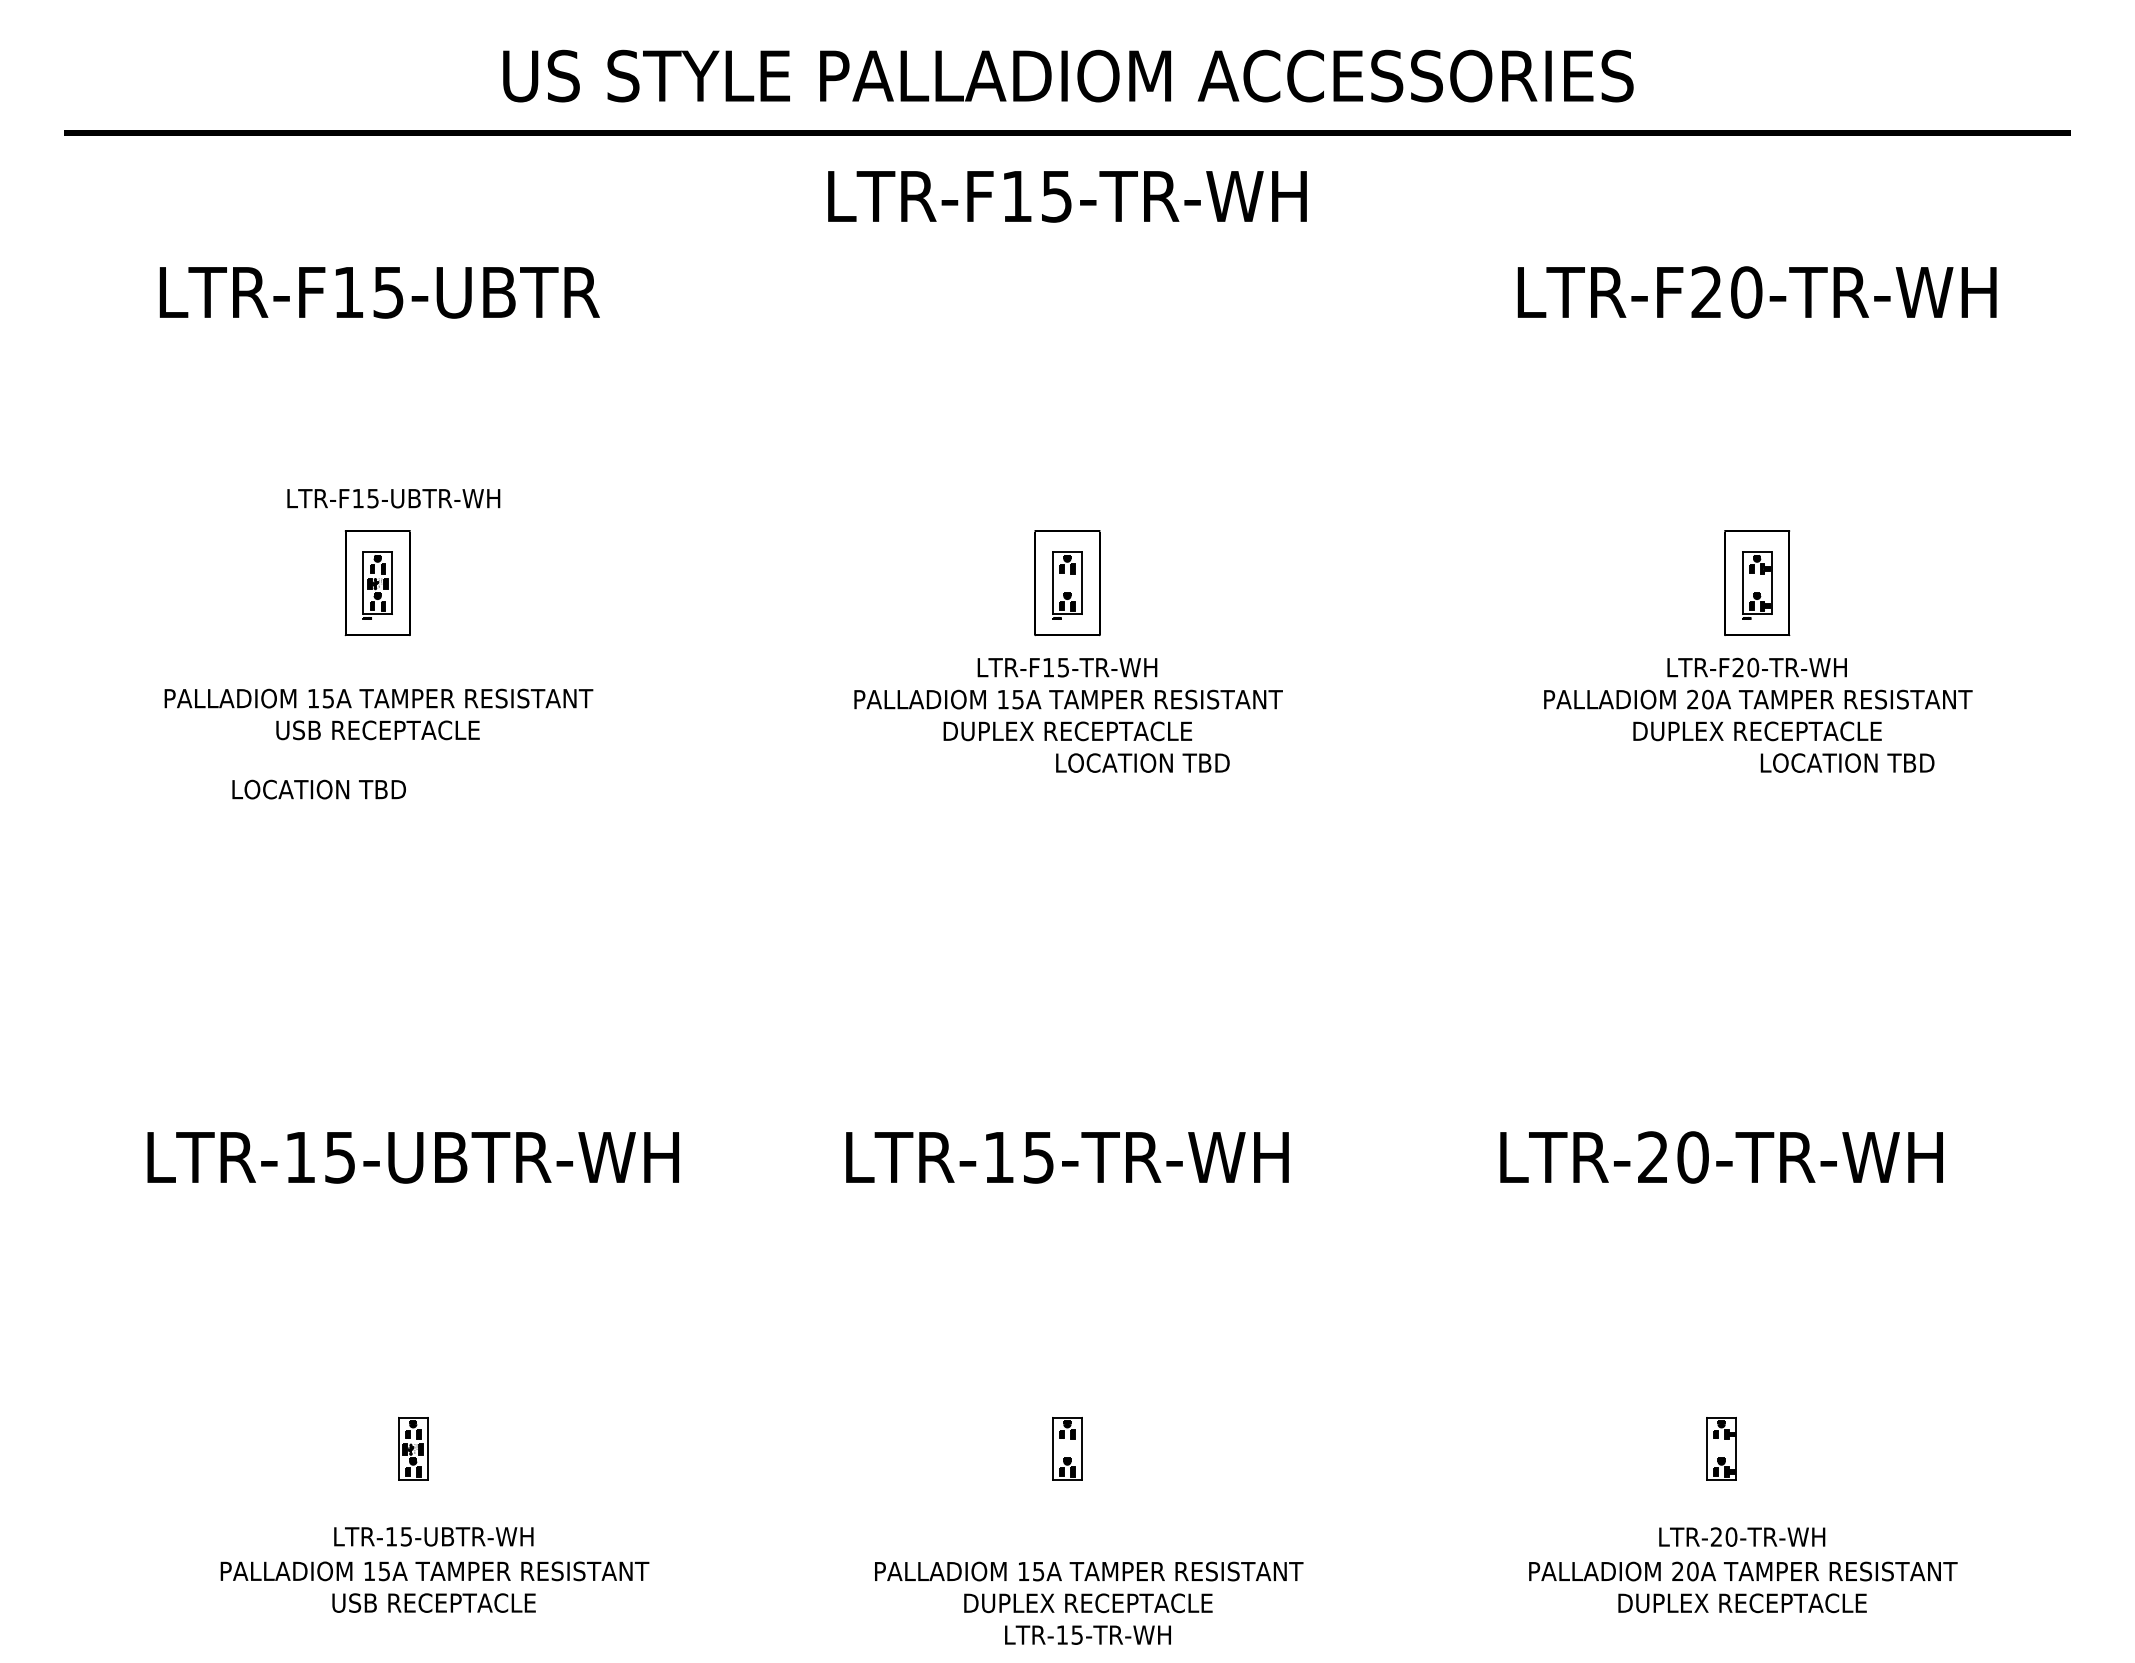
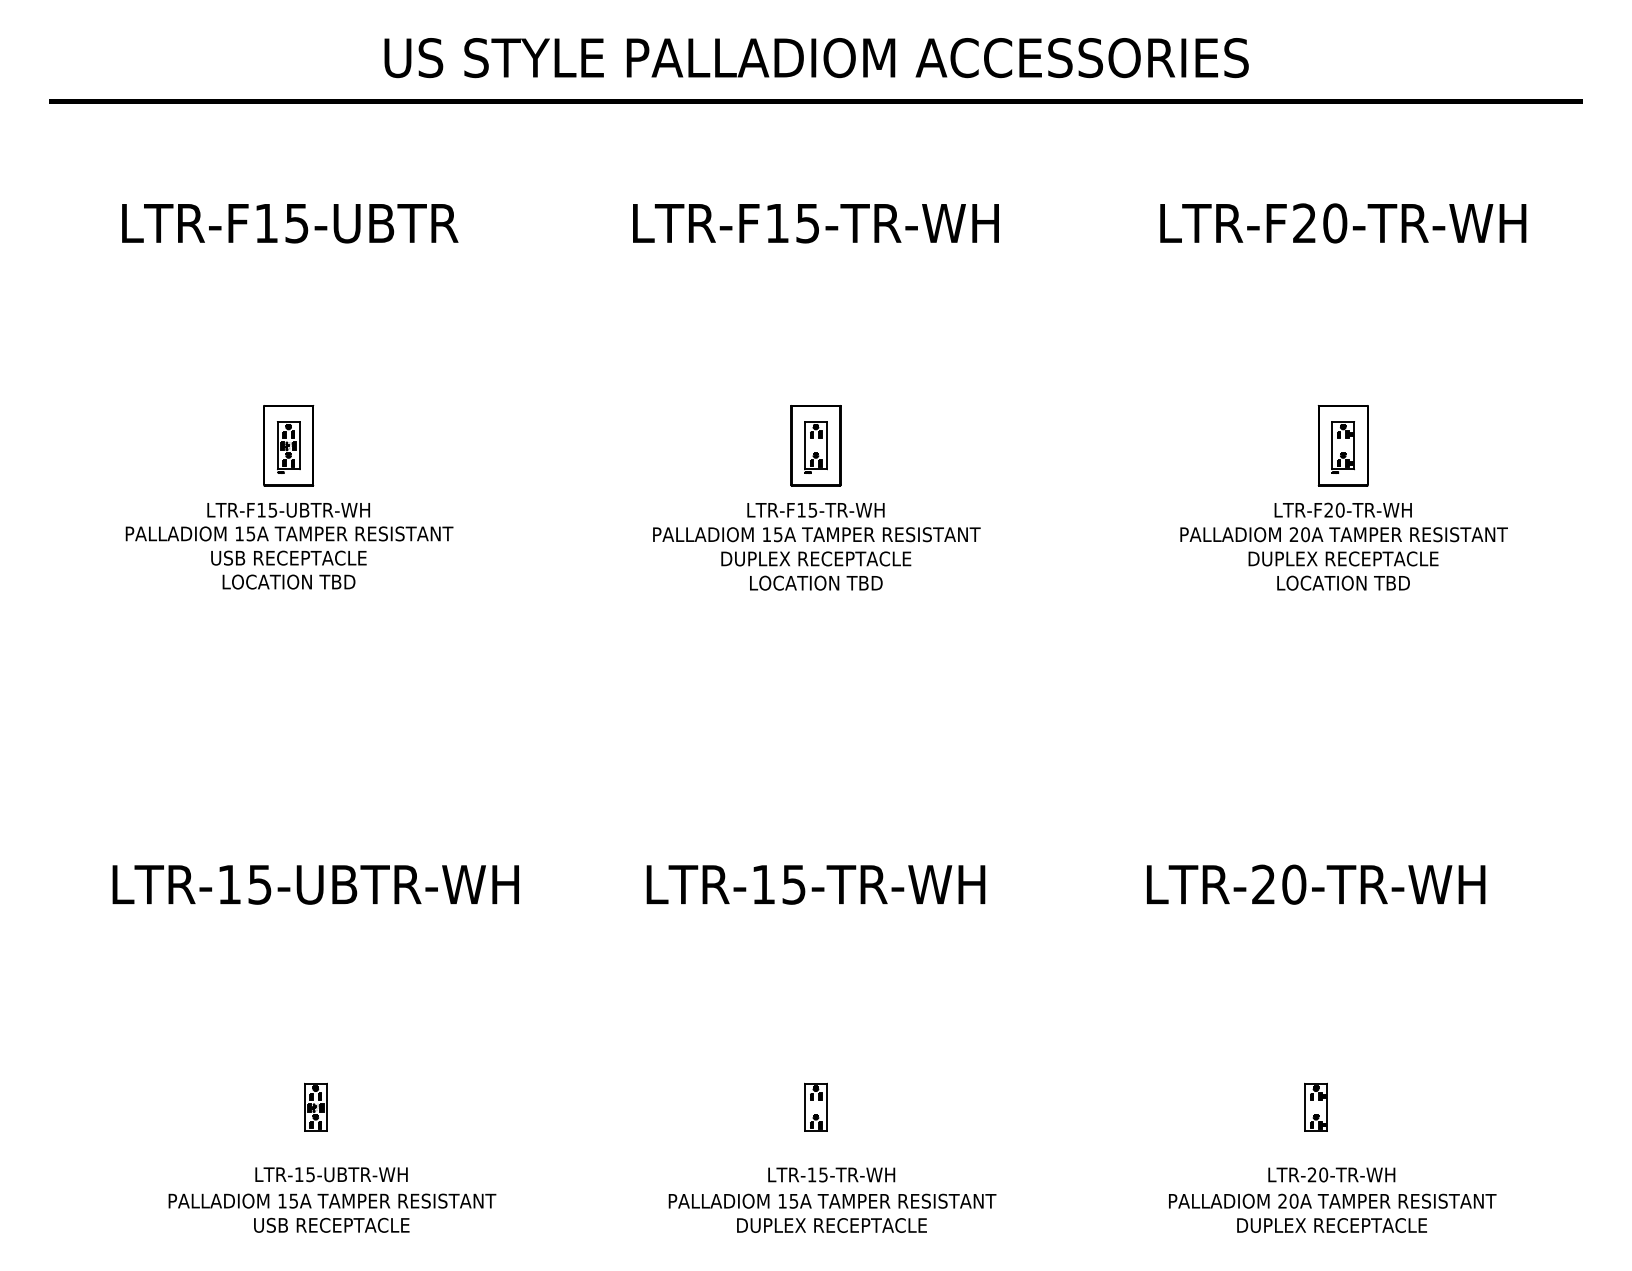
text: (1067, 196) -> (816, 223), moved
text: (393, 498) -> (288, 510), moved
text: (1142, 762) -> (816, 582), moved
text: (1847, 762) -> (1343, 582), moved
text: (318, 789) -> (288, 581), moved
text: (1087, 1634) -> (831, 1174), moved

